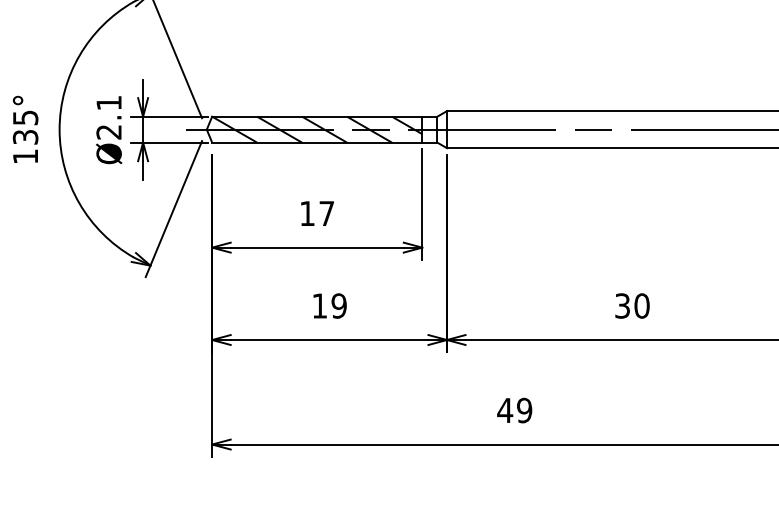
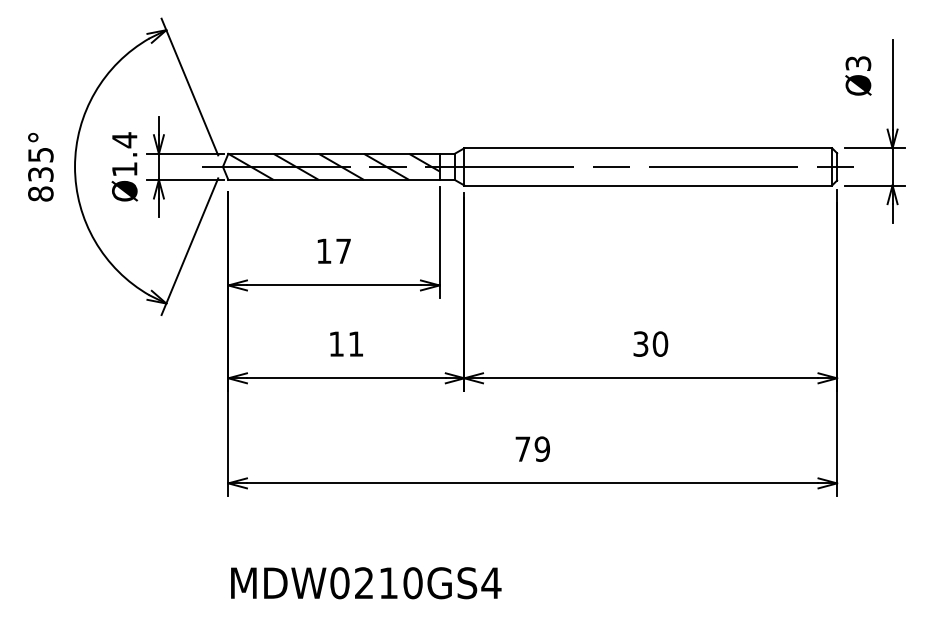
text: (108, 117) -> (124, 154), Ø2.1 -> Ø1.4
text: (25, 156) -> (40, 193), 135° -> 835°
text: (338, 305) -> (355, 343), 19 -> 11
text: (504, 409) -> (522, 448), 49 -> 79

